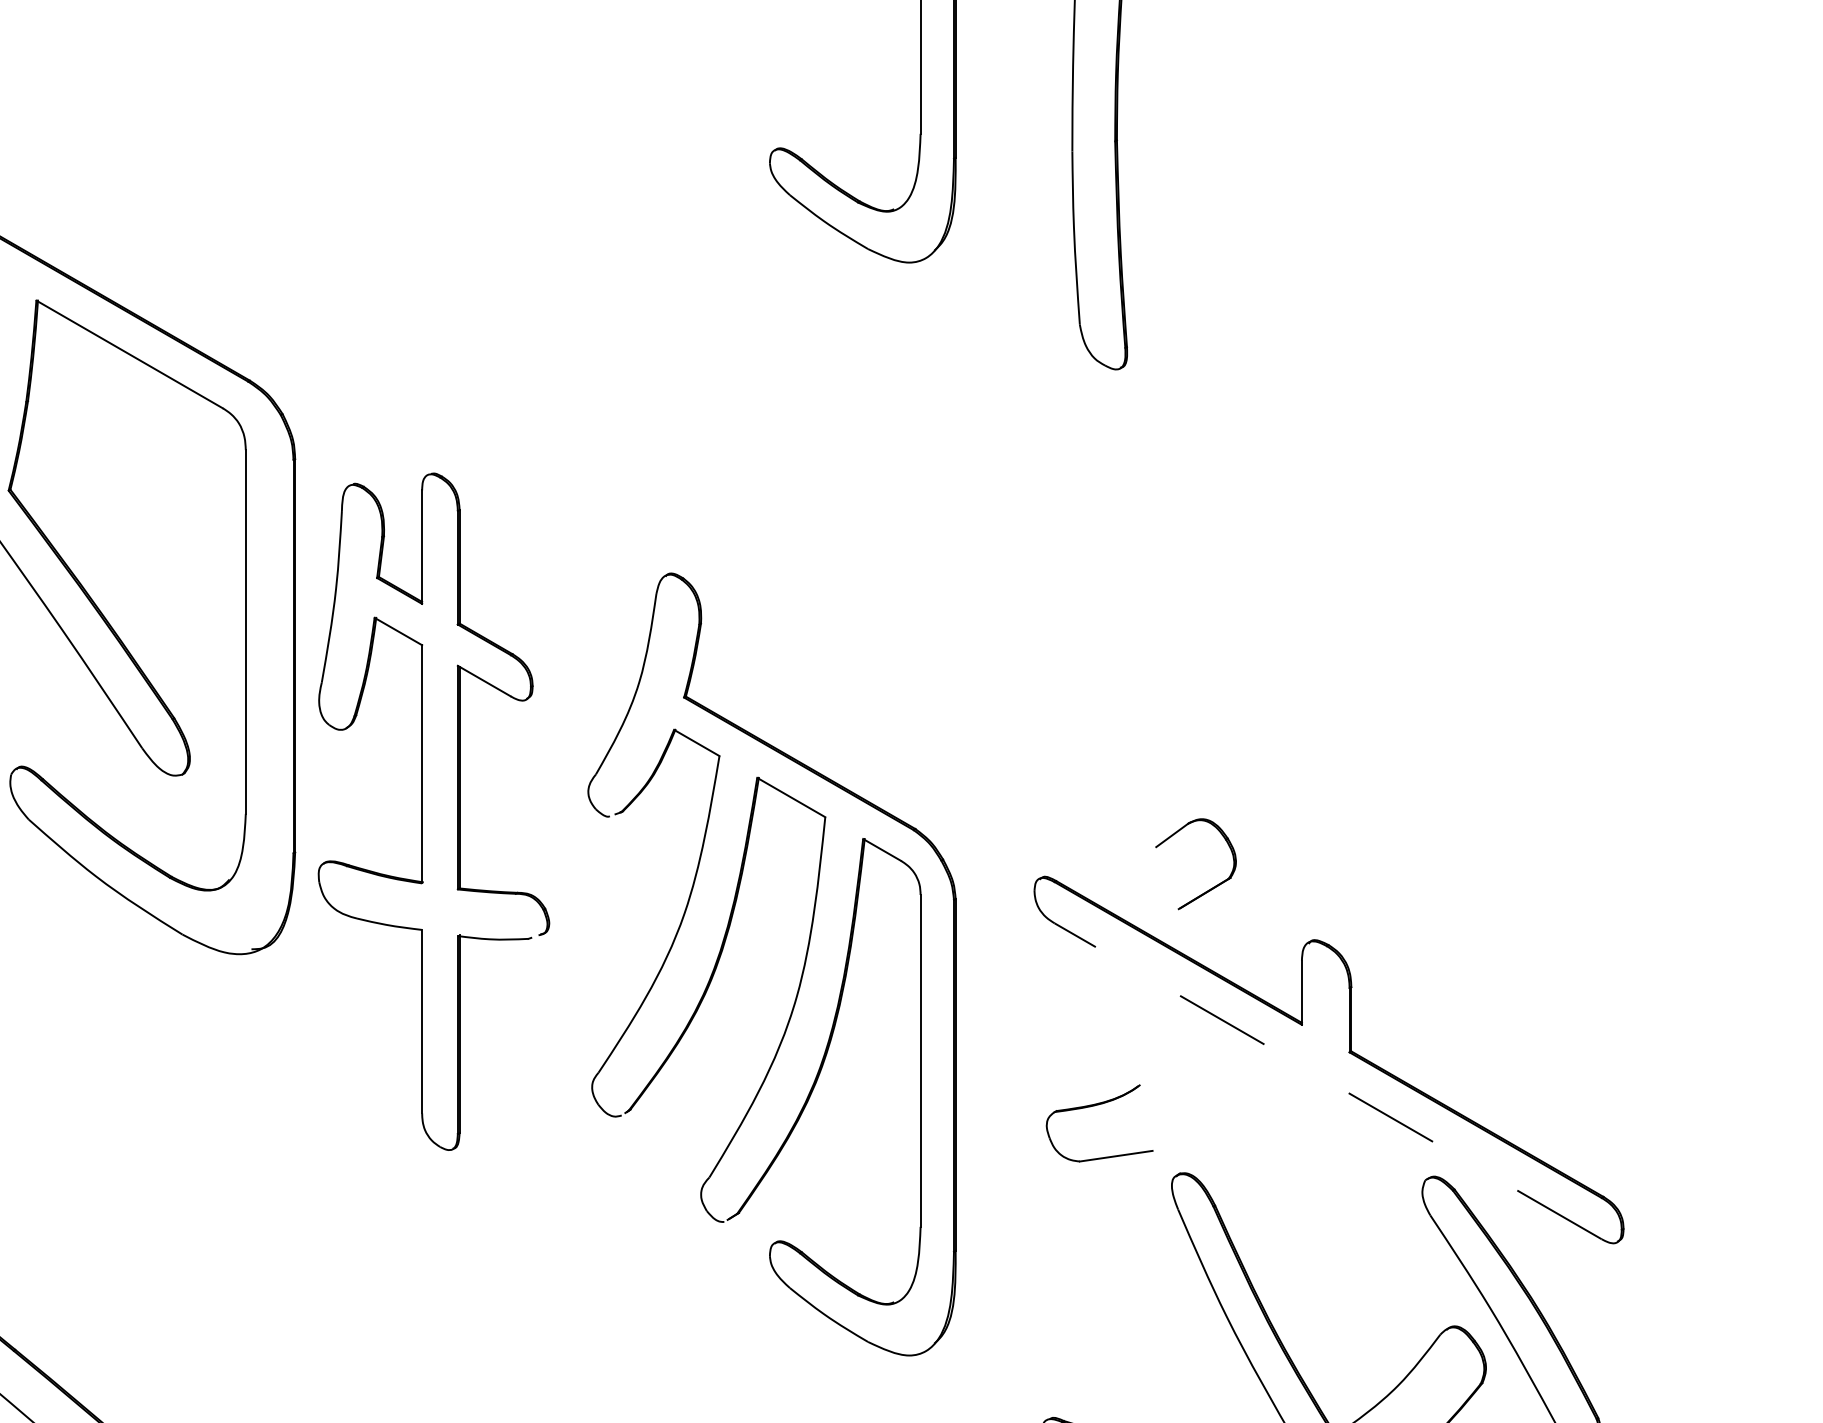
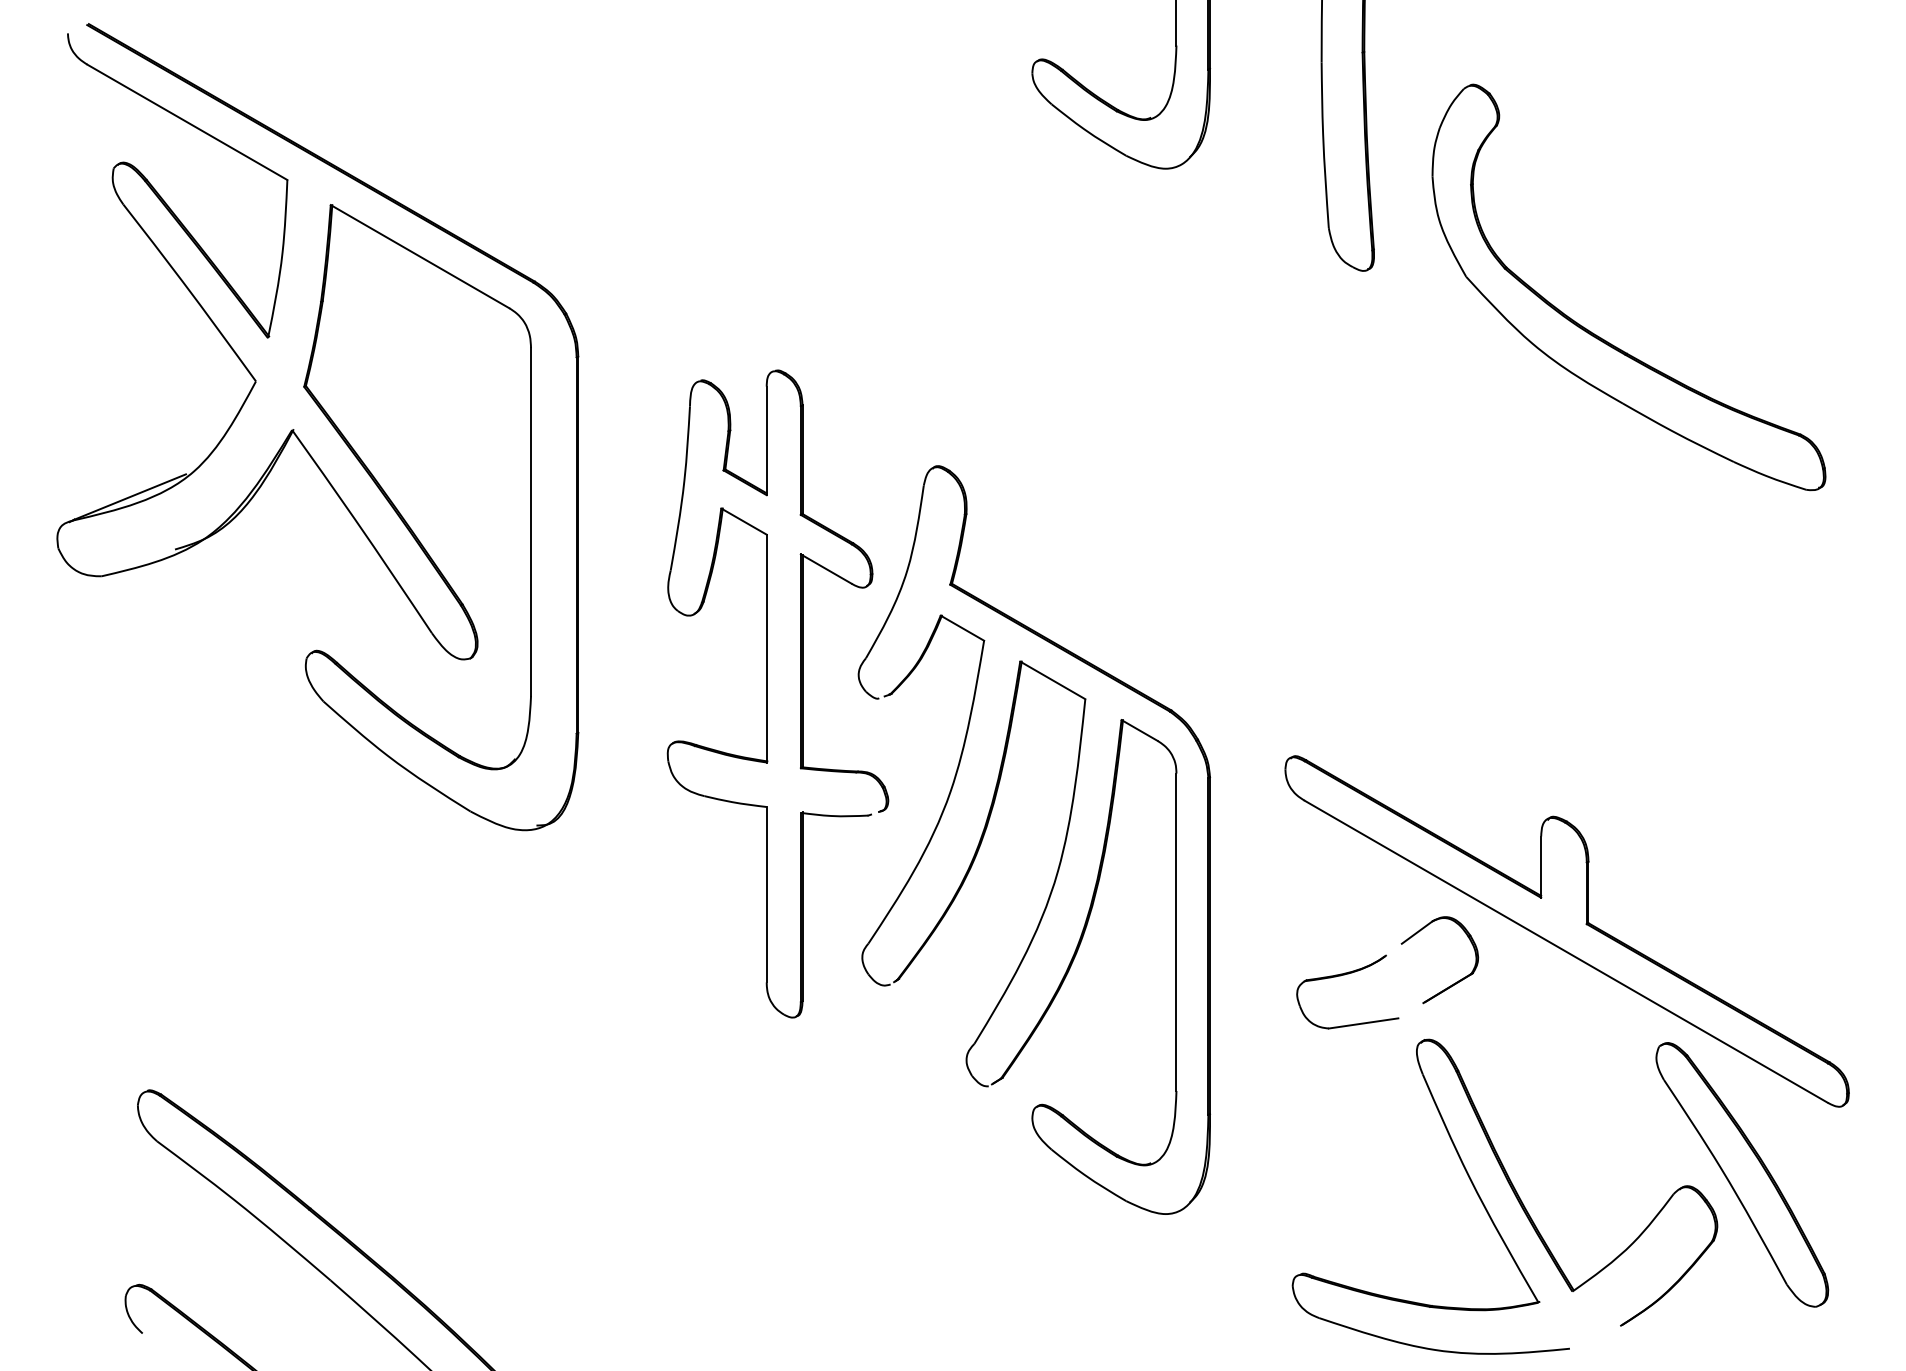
part: (1364, 439) -> (1601, 337), added
part: (422, 811) -> (767, 693), moved
part: (1208, 889) -> (1451, 984), moved
line: (1327, 1080) -> (1565, 951), dashed -> solid

